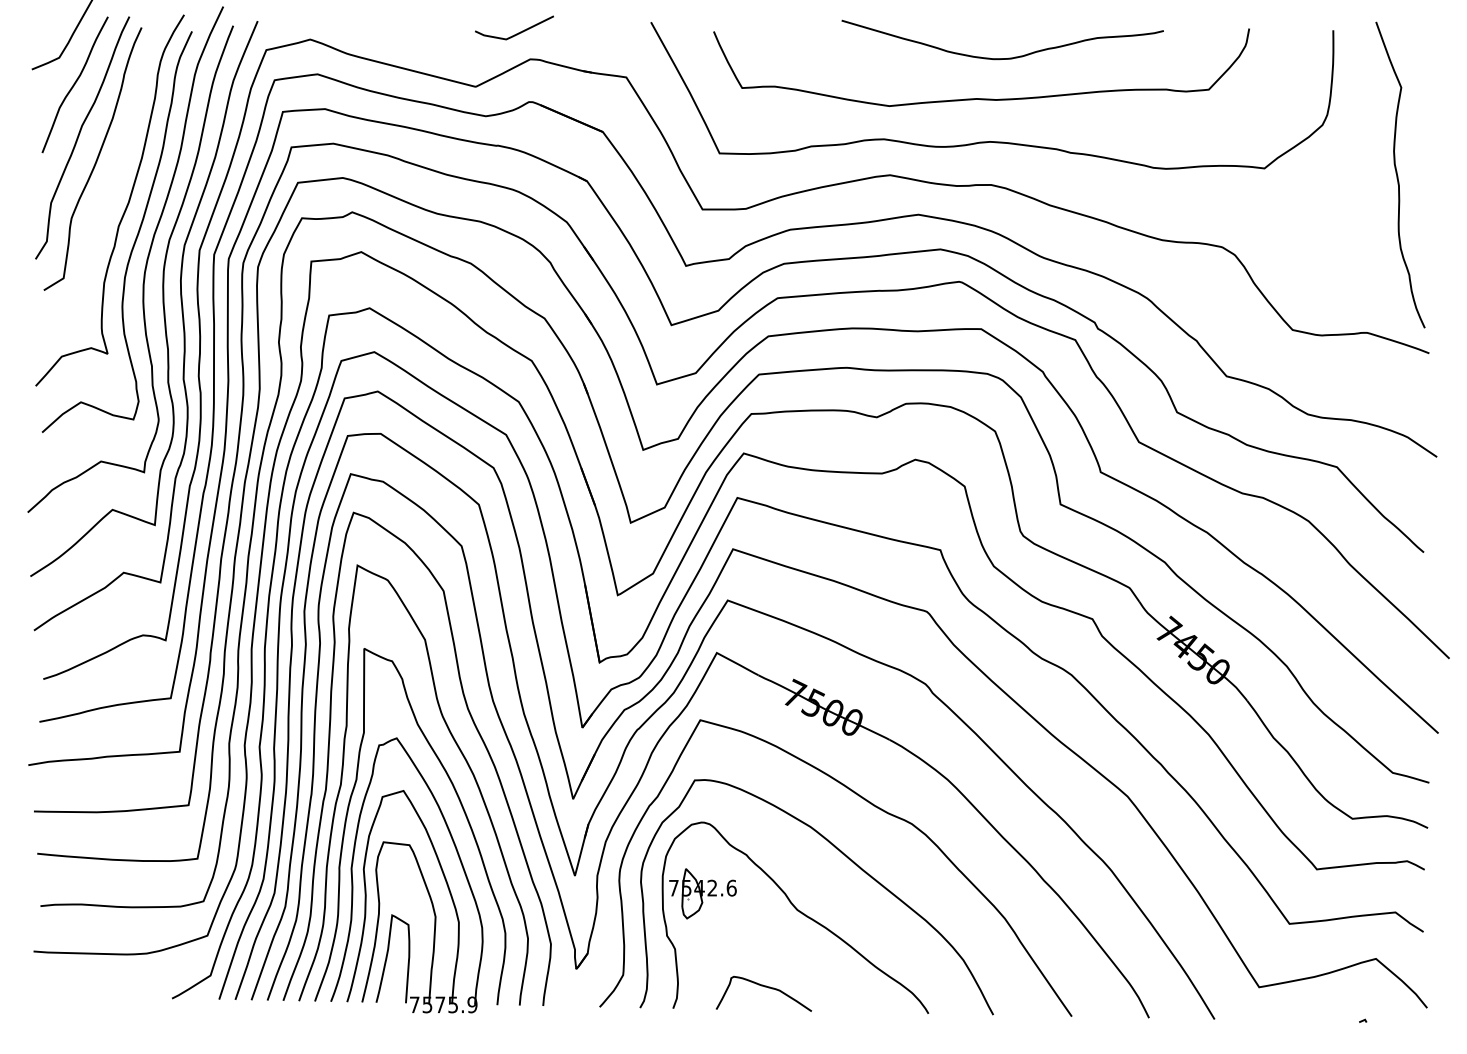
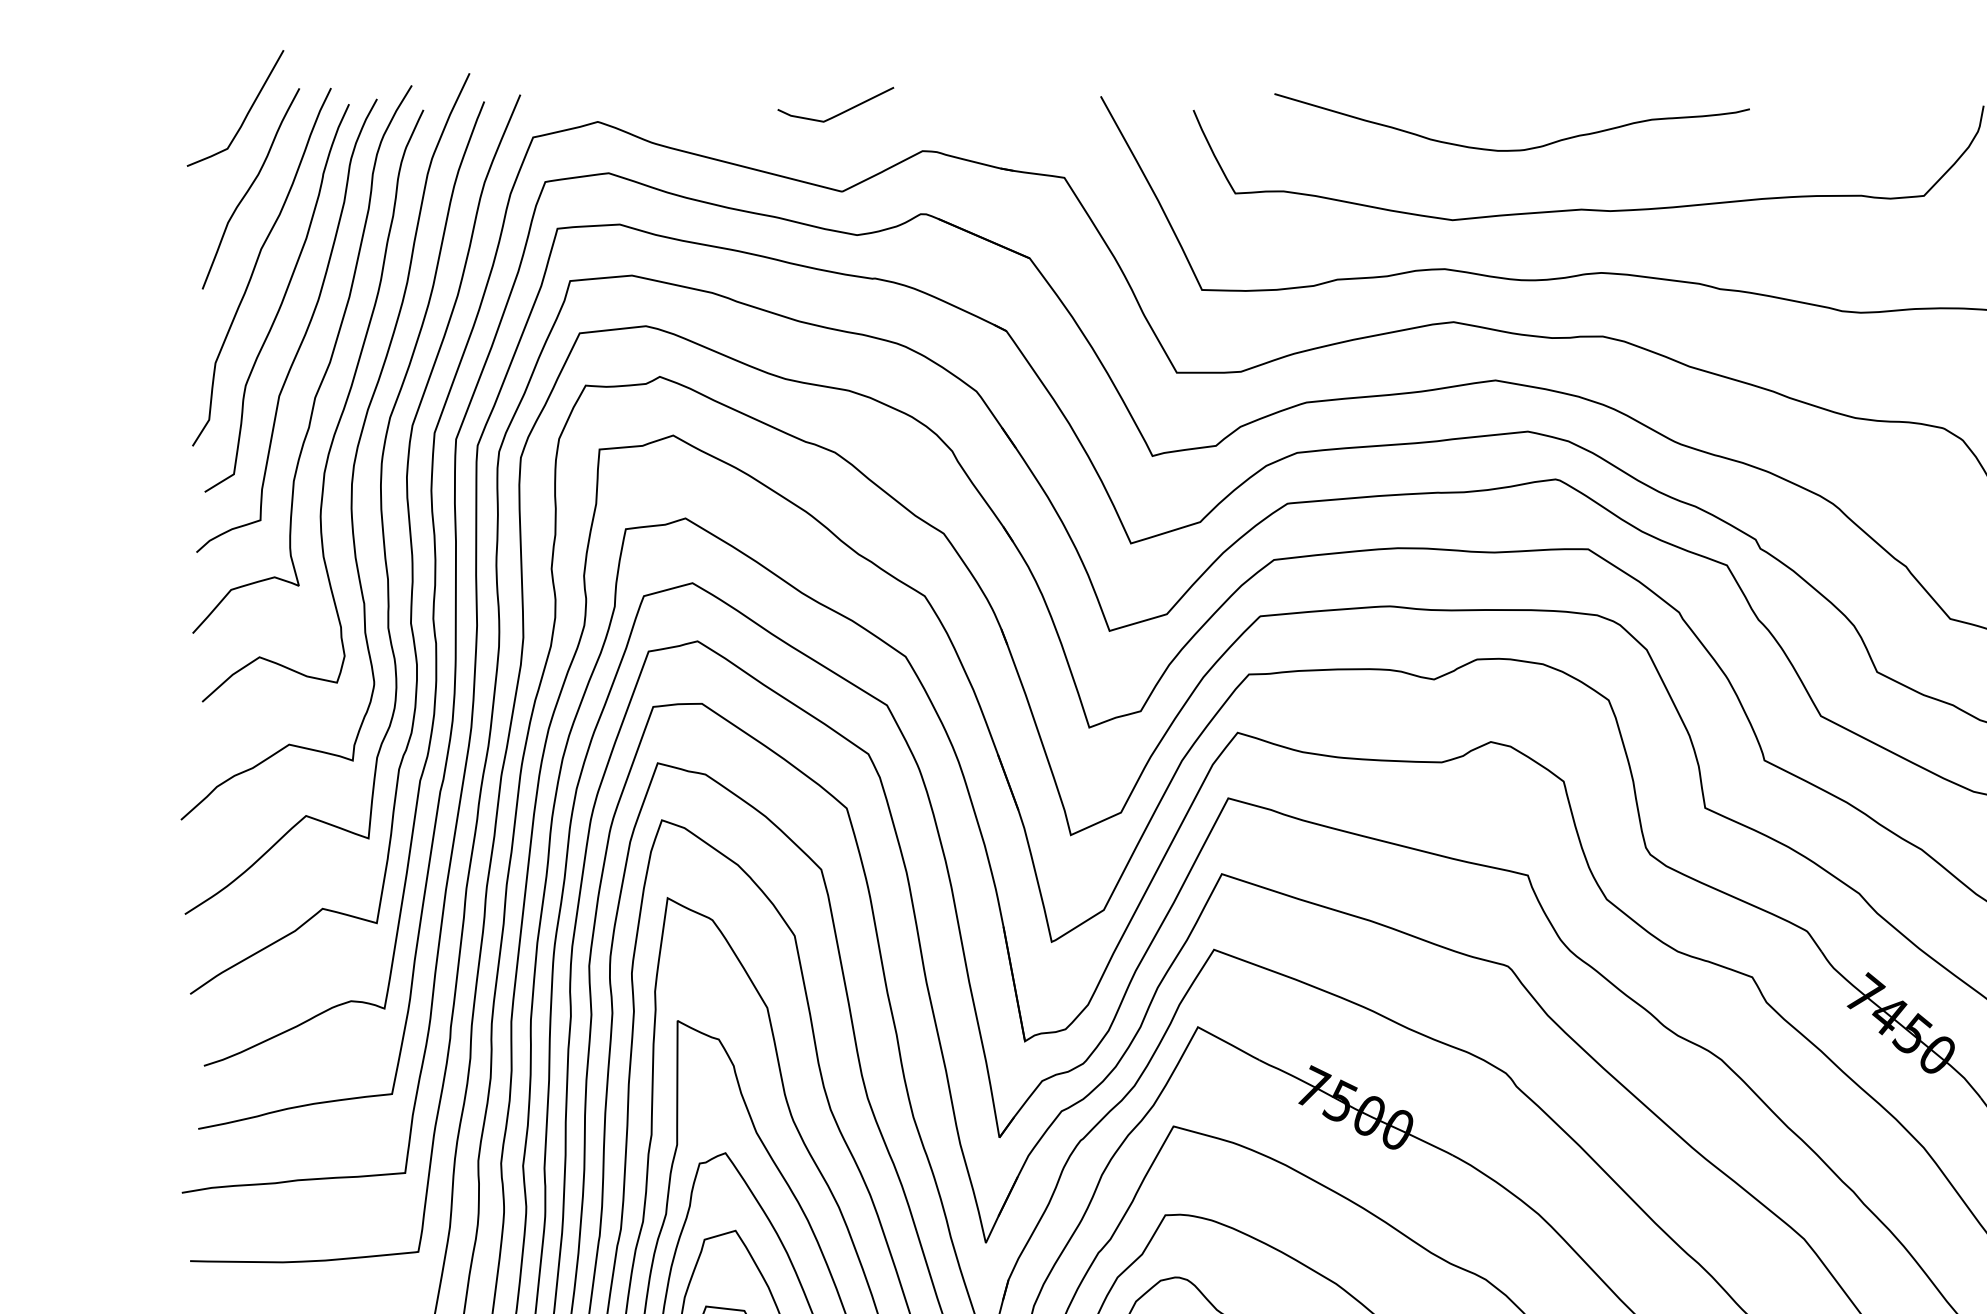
curve: (516, 33) -> (838, 112), moved
curve: (1008, 57) -> (1520, 148), moved
curve: (111, 181) -> (304, 331), added

